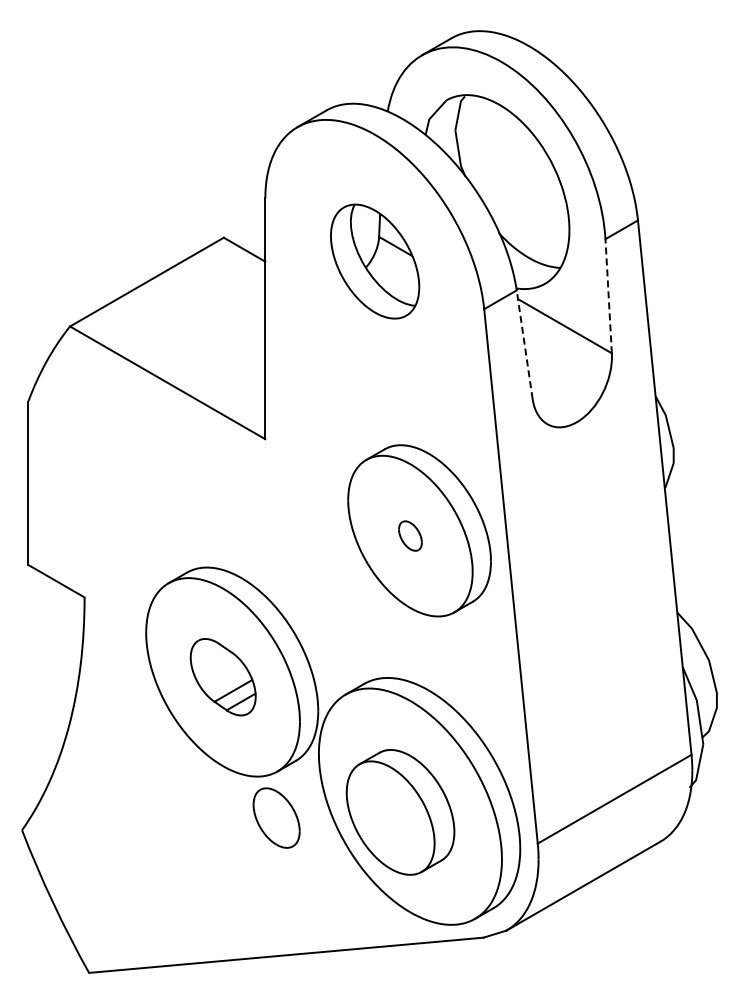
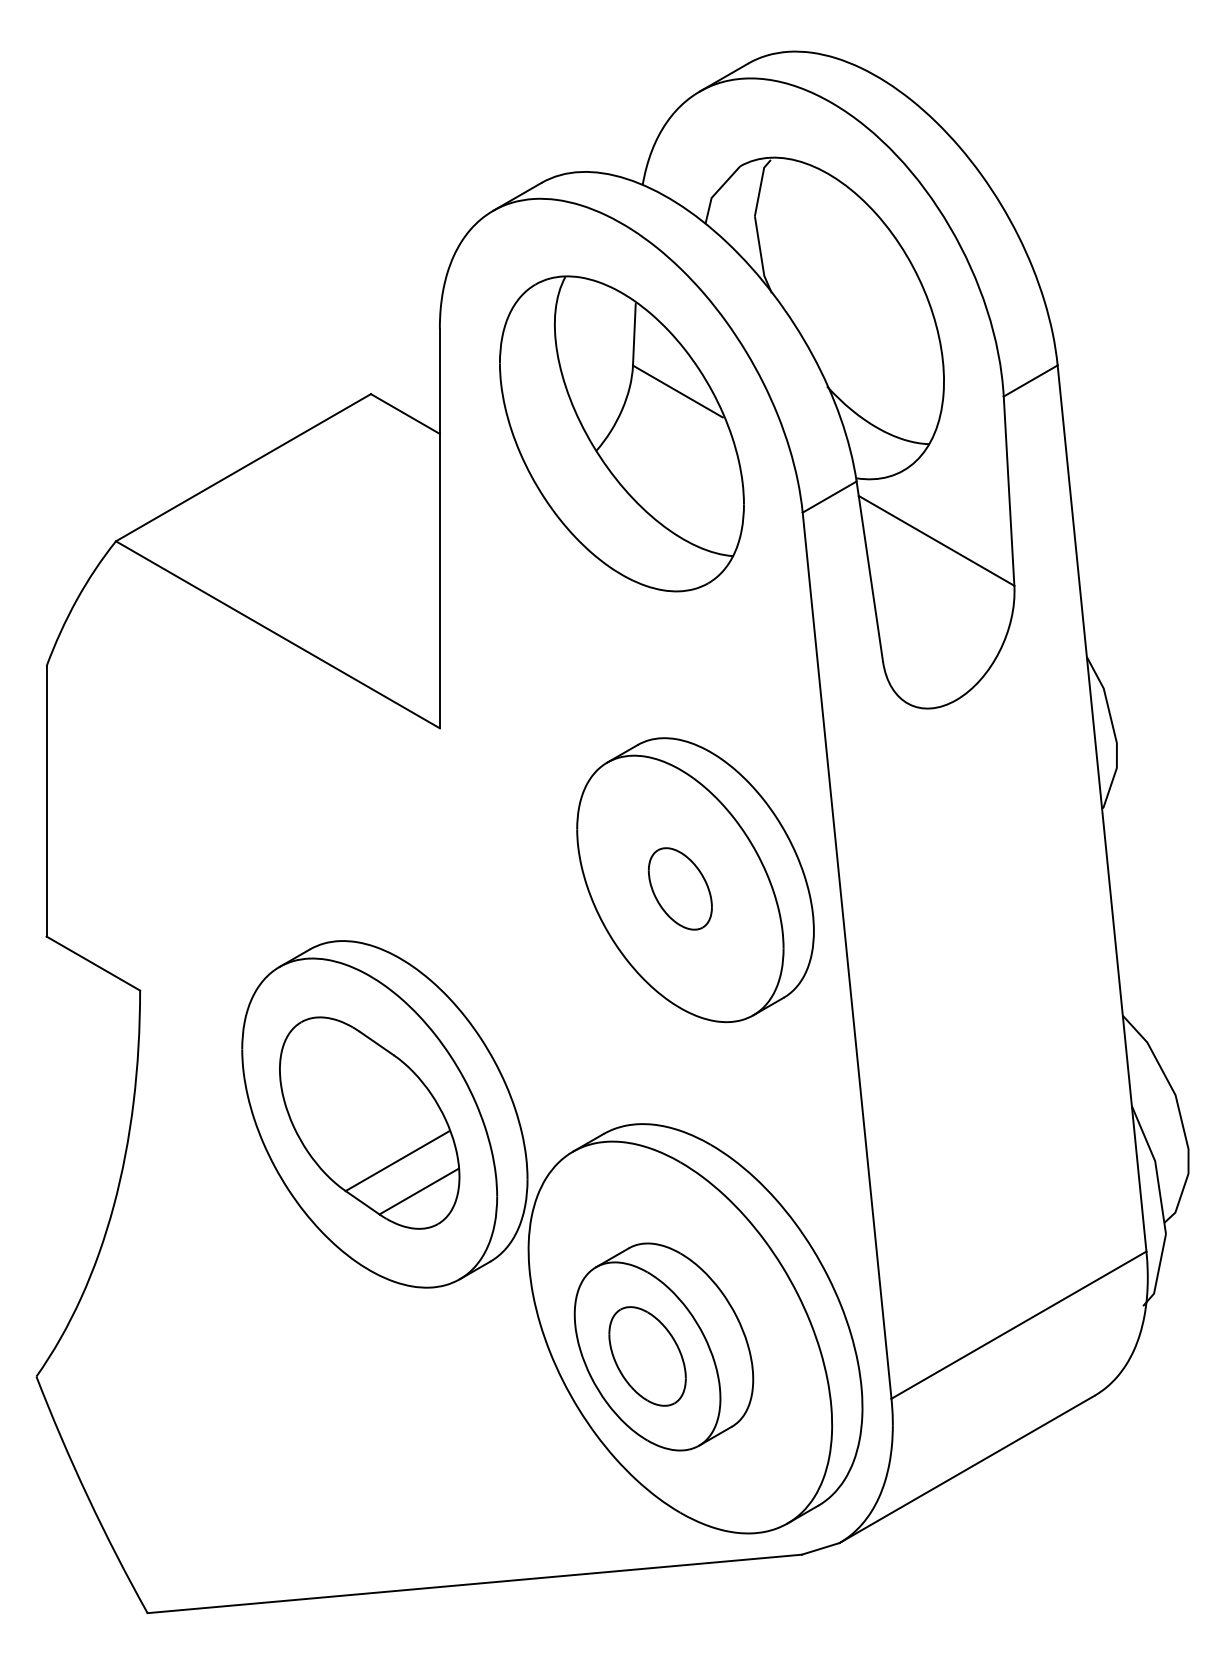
part: (374, 261) -> (620, 433), size x1.67
line: (608, 295) -> (1008, 489), dashed -> solid
line: (524, 344) -> (869, 571), dashed -> solid
part: (410, 535) -> (680, 887), size x1.67
part: (223, 676) -> (370, 1121), size x1.67
part: (276, 817) -> (647, 1355), moved

